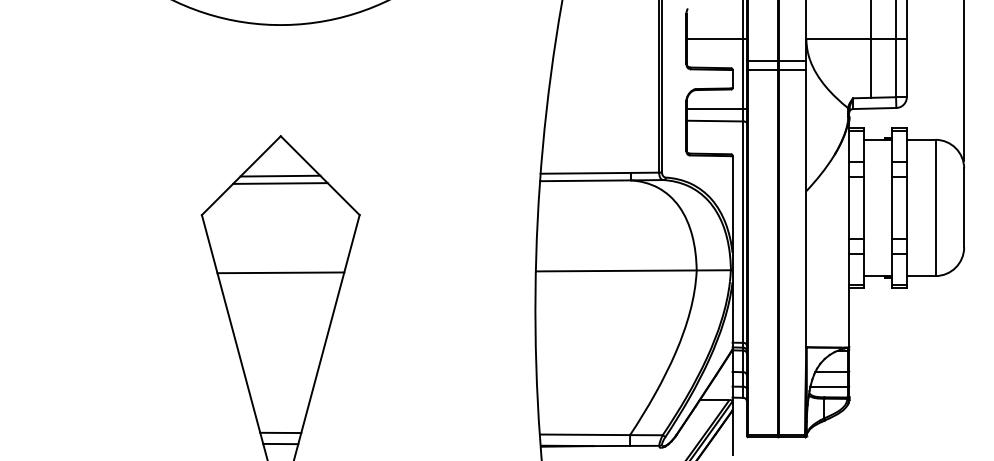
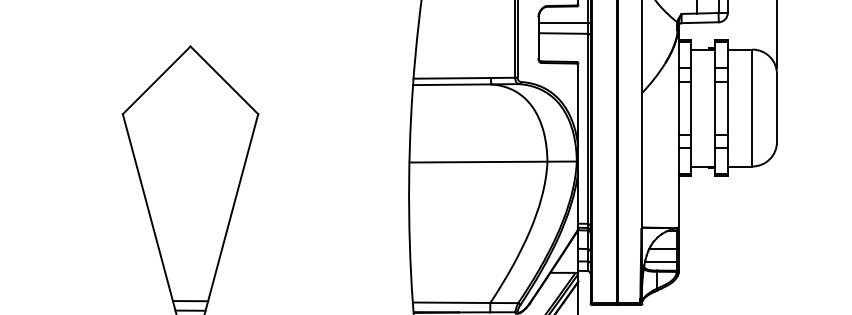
line: (280, 175) -> (190, 80), removed
line: (280, 183) -> (190, 87), removed
line: (280, 272) -> (190, 163), removed

